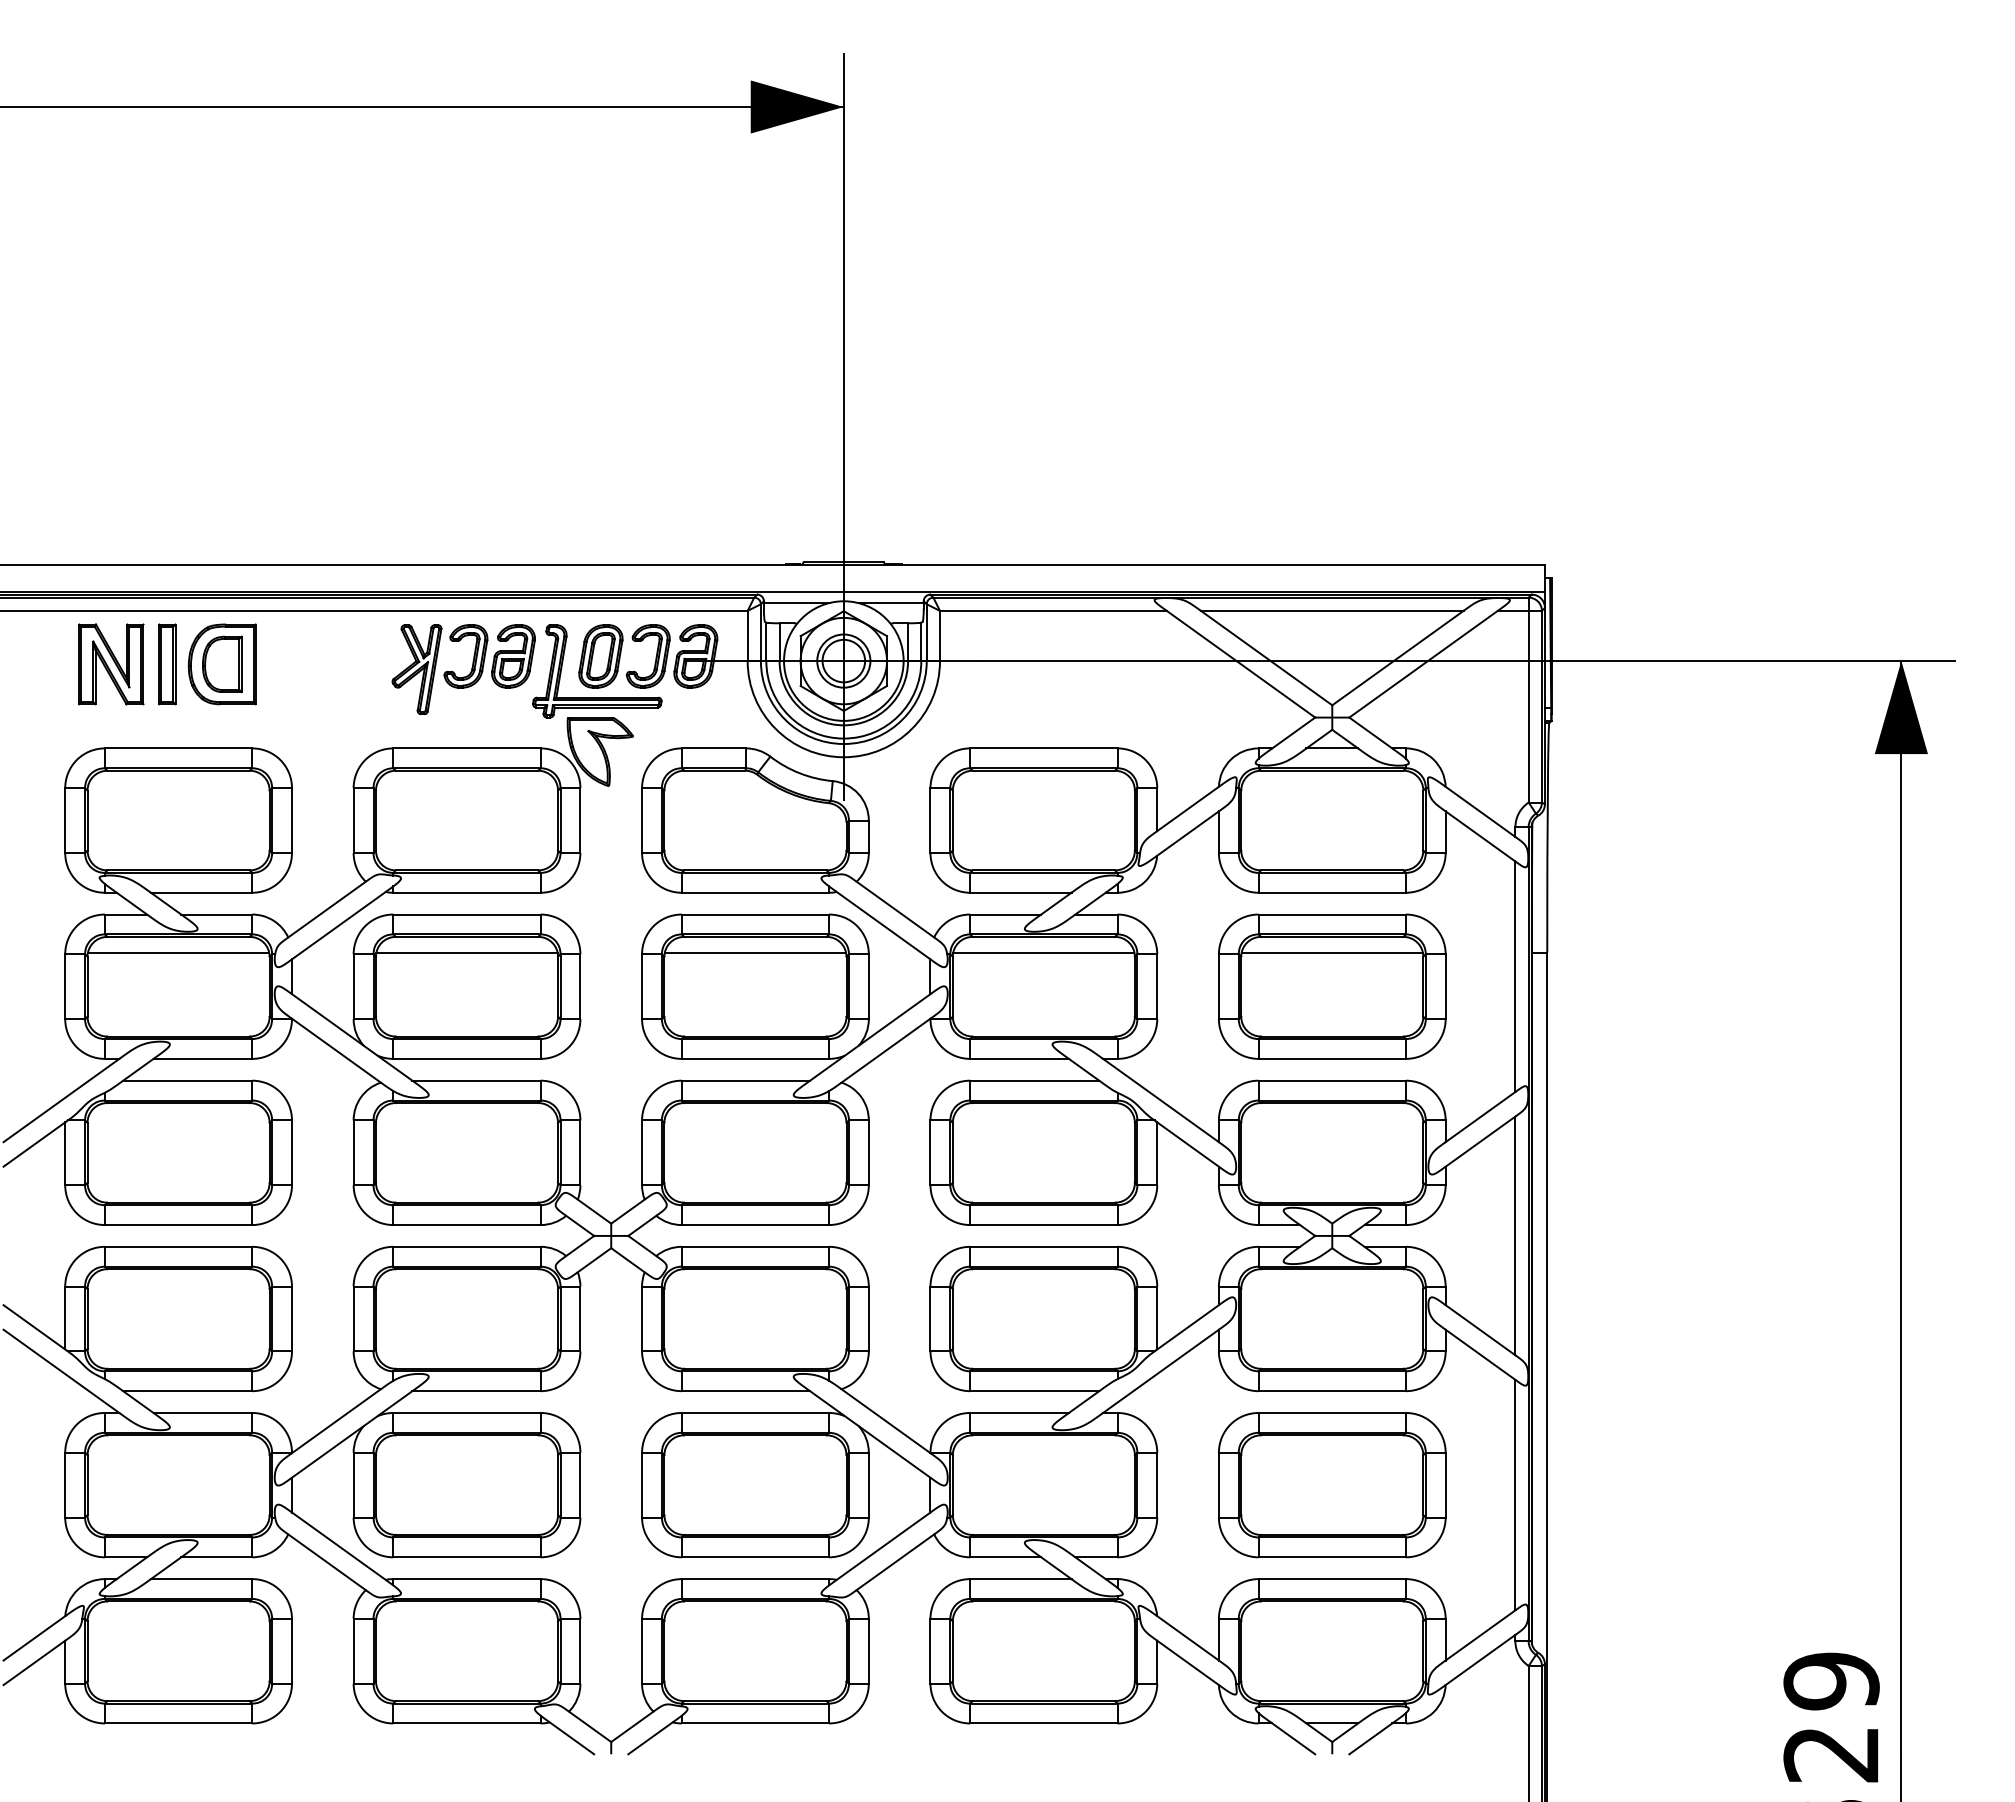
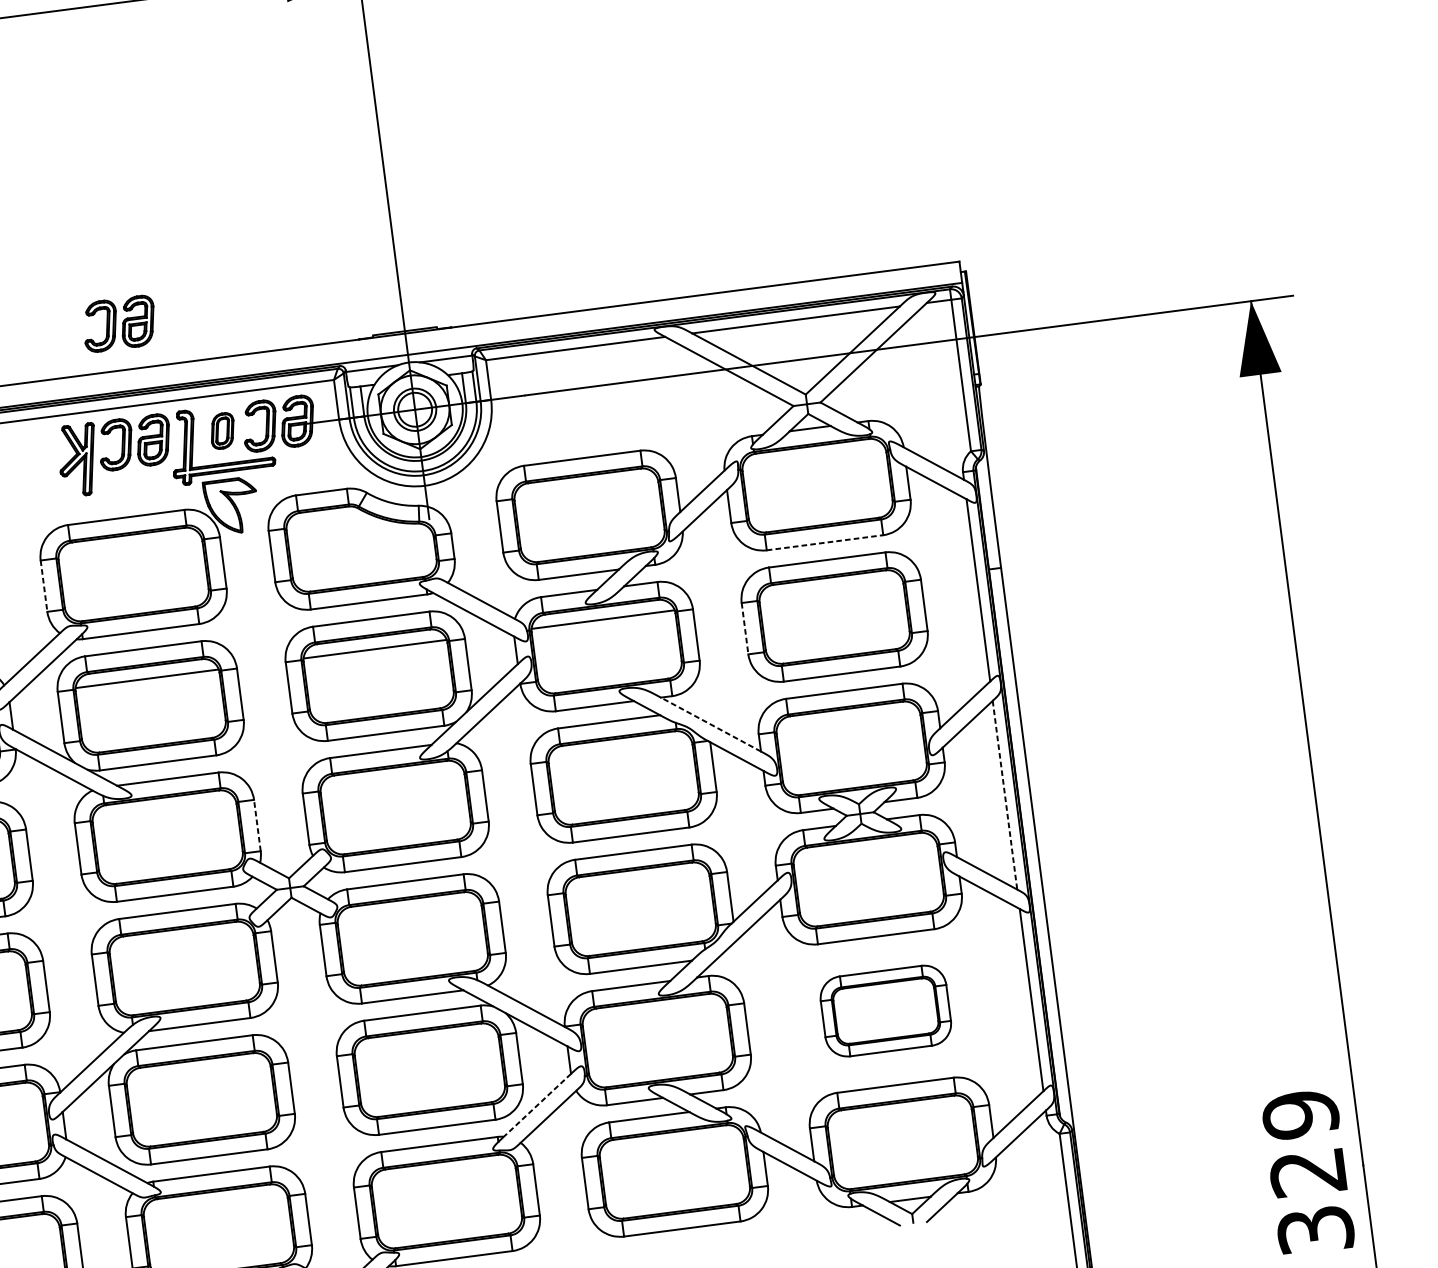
part: (489, 506) -> (119, 323), added
part: (600, 656) -> (222, 431), size x0.7
line: (353, 821) -> (44, 586), solid -> dashed
line: (1332, 892) -> (825, 542), solid -> dashed
line: (1331, 952) -> (830, 590), removed
line: (1218, 987) -> (744, 629), solid -> dashed
line: (1160, 1100) -> (710, 724), solid -> dashed
line: (580, 1152) -> (257, 825), solid -> dashed
line: (1515, 1236) -> (1005, 795), solid -> dashed
part: (1332, 1485) -> (886, 1011), size x0.7
line: (883, 1546) -> (537, 1105), solid -> dashed

